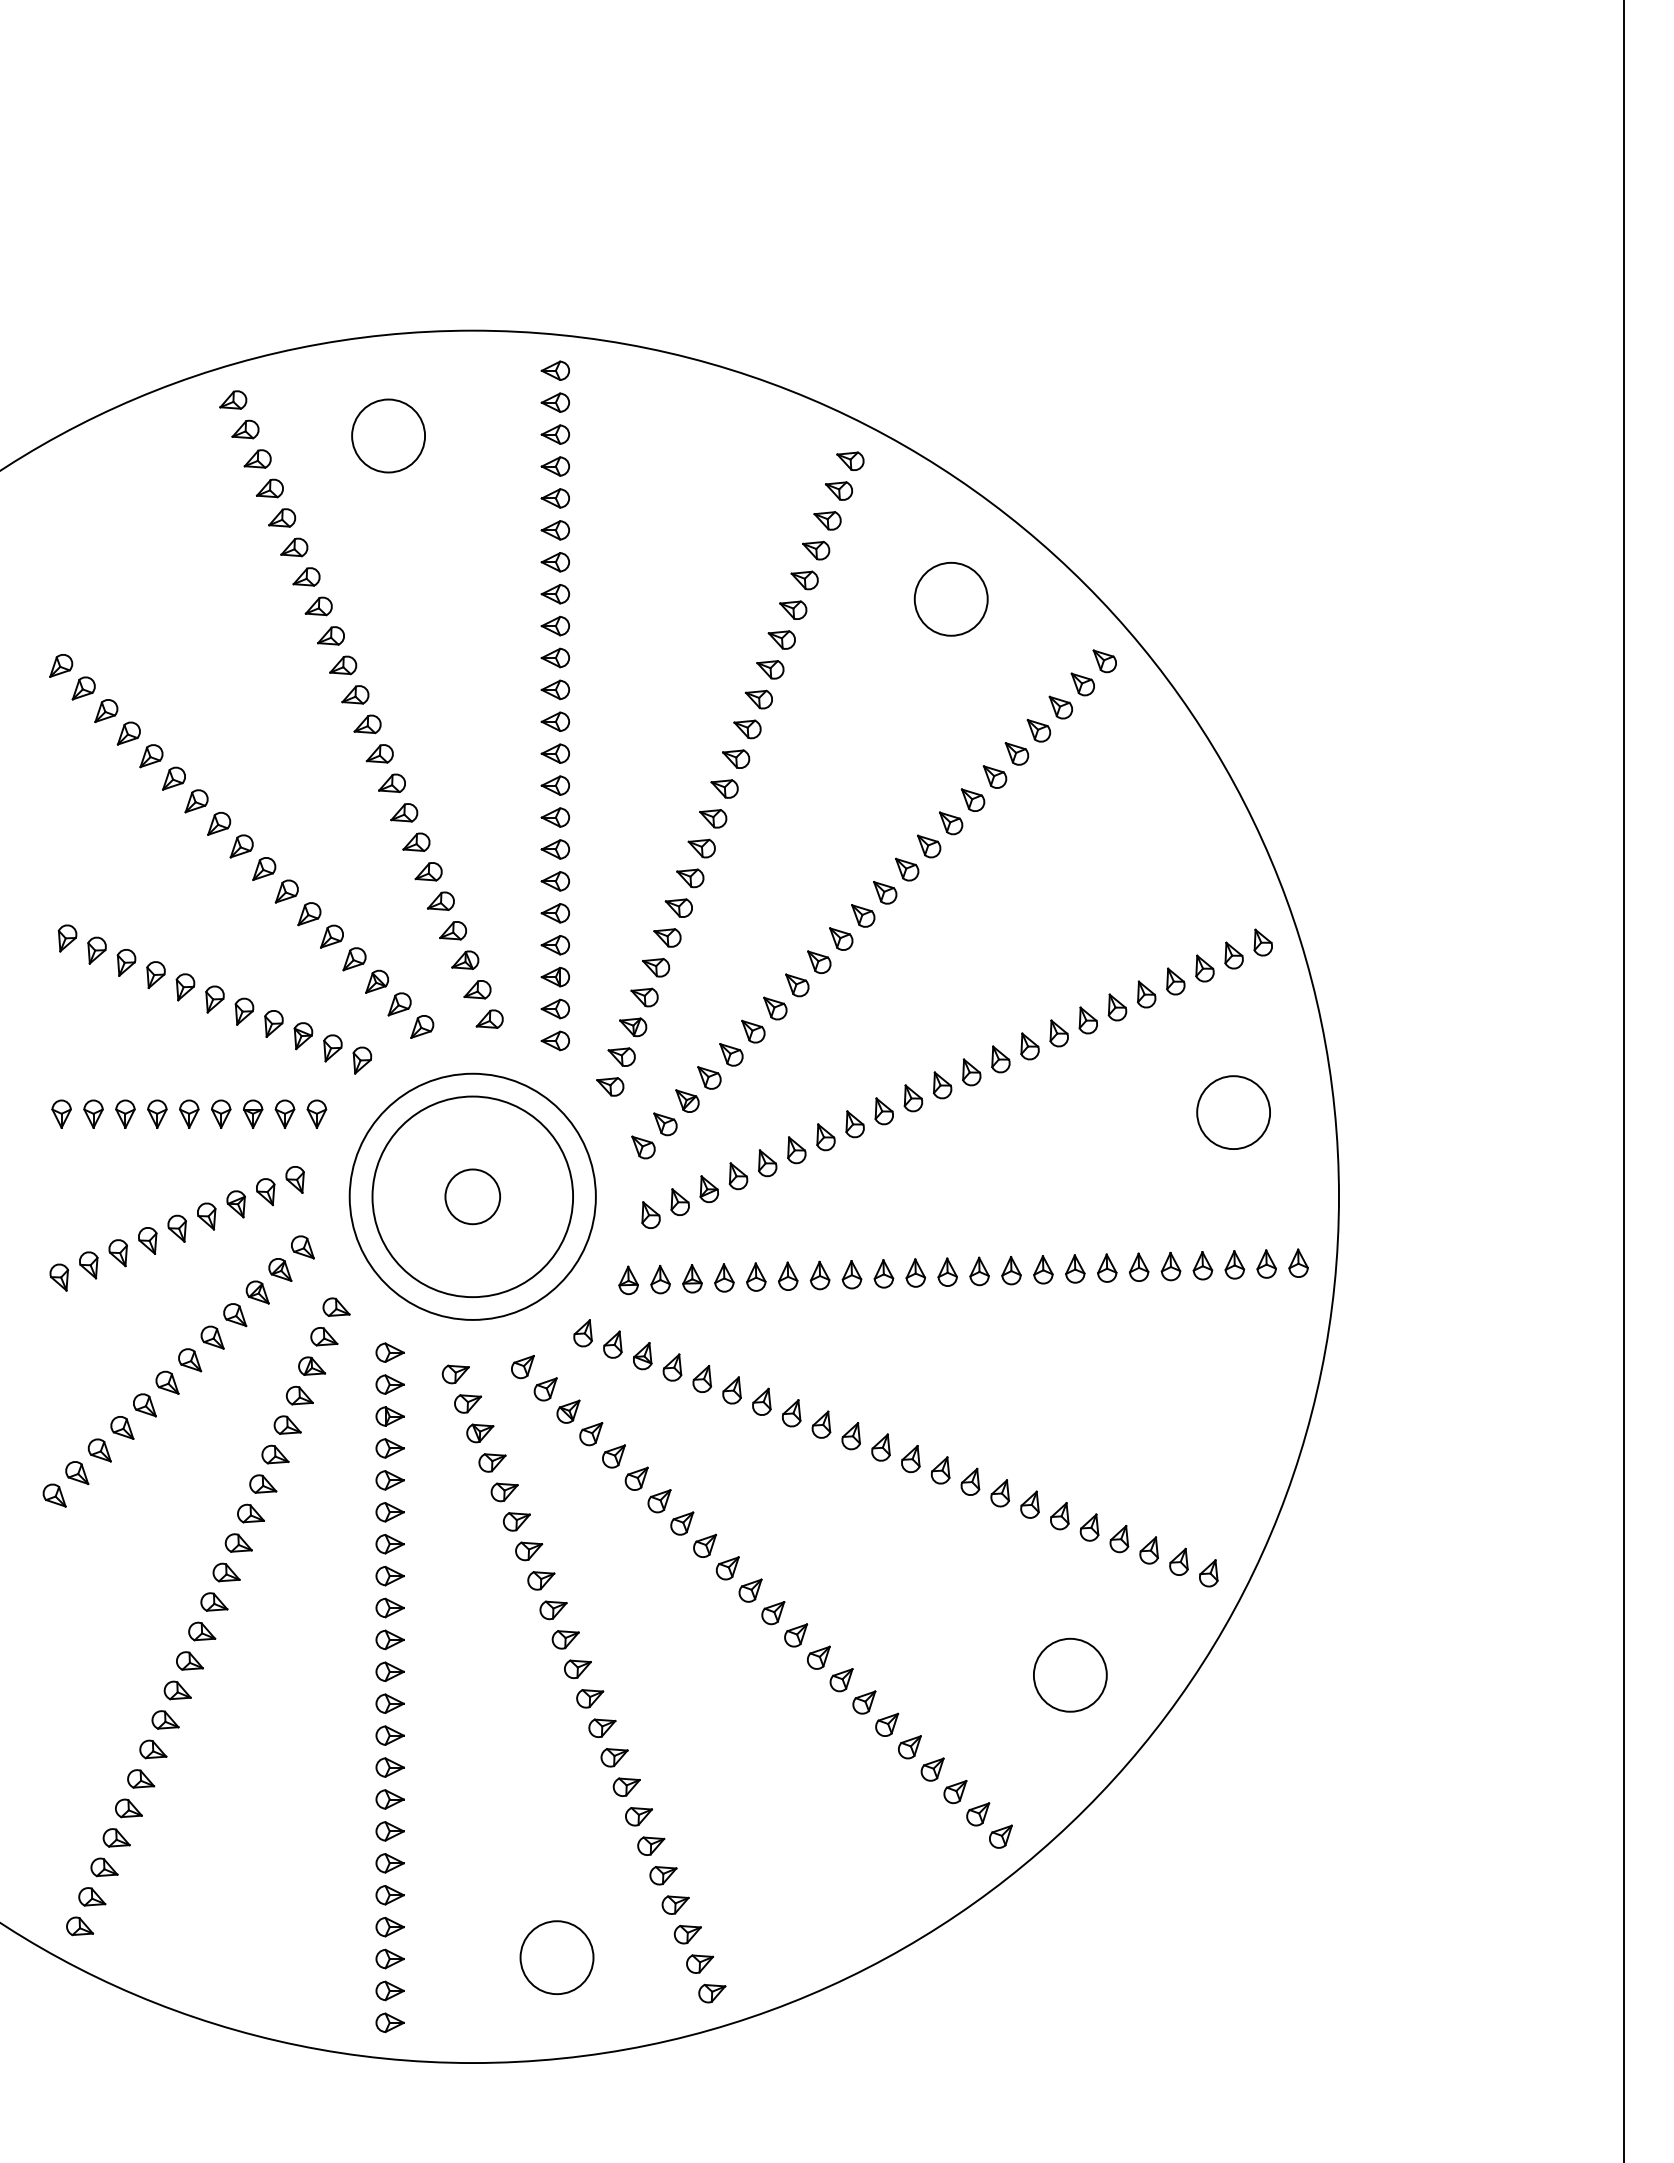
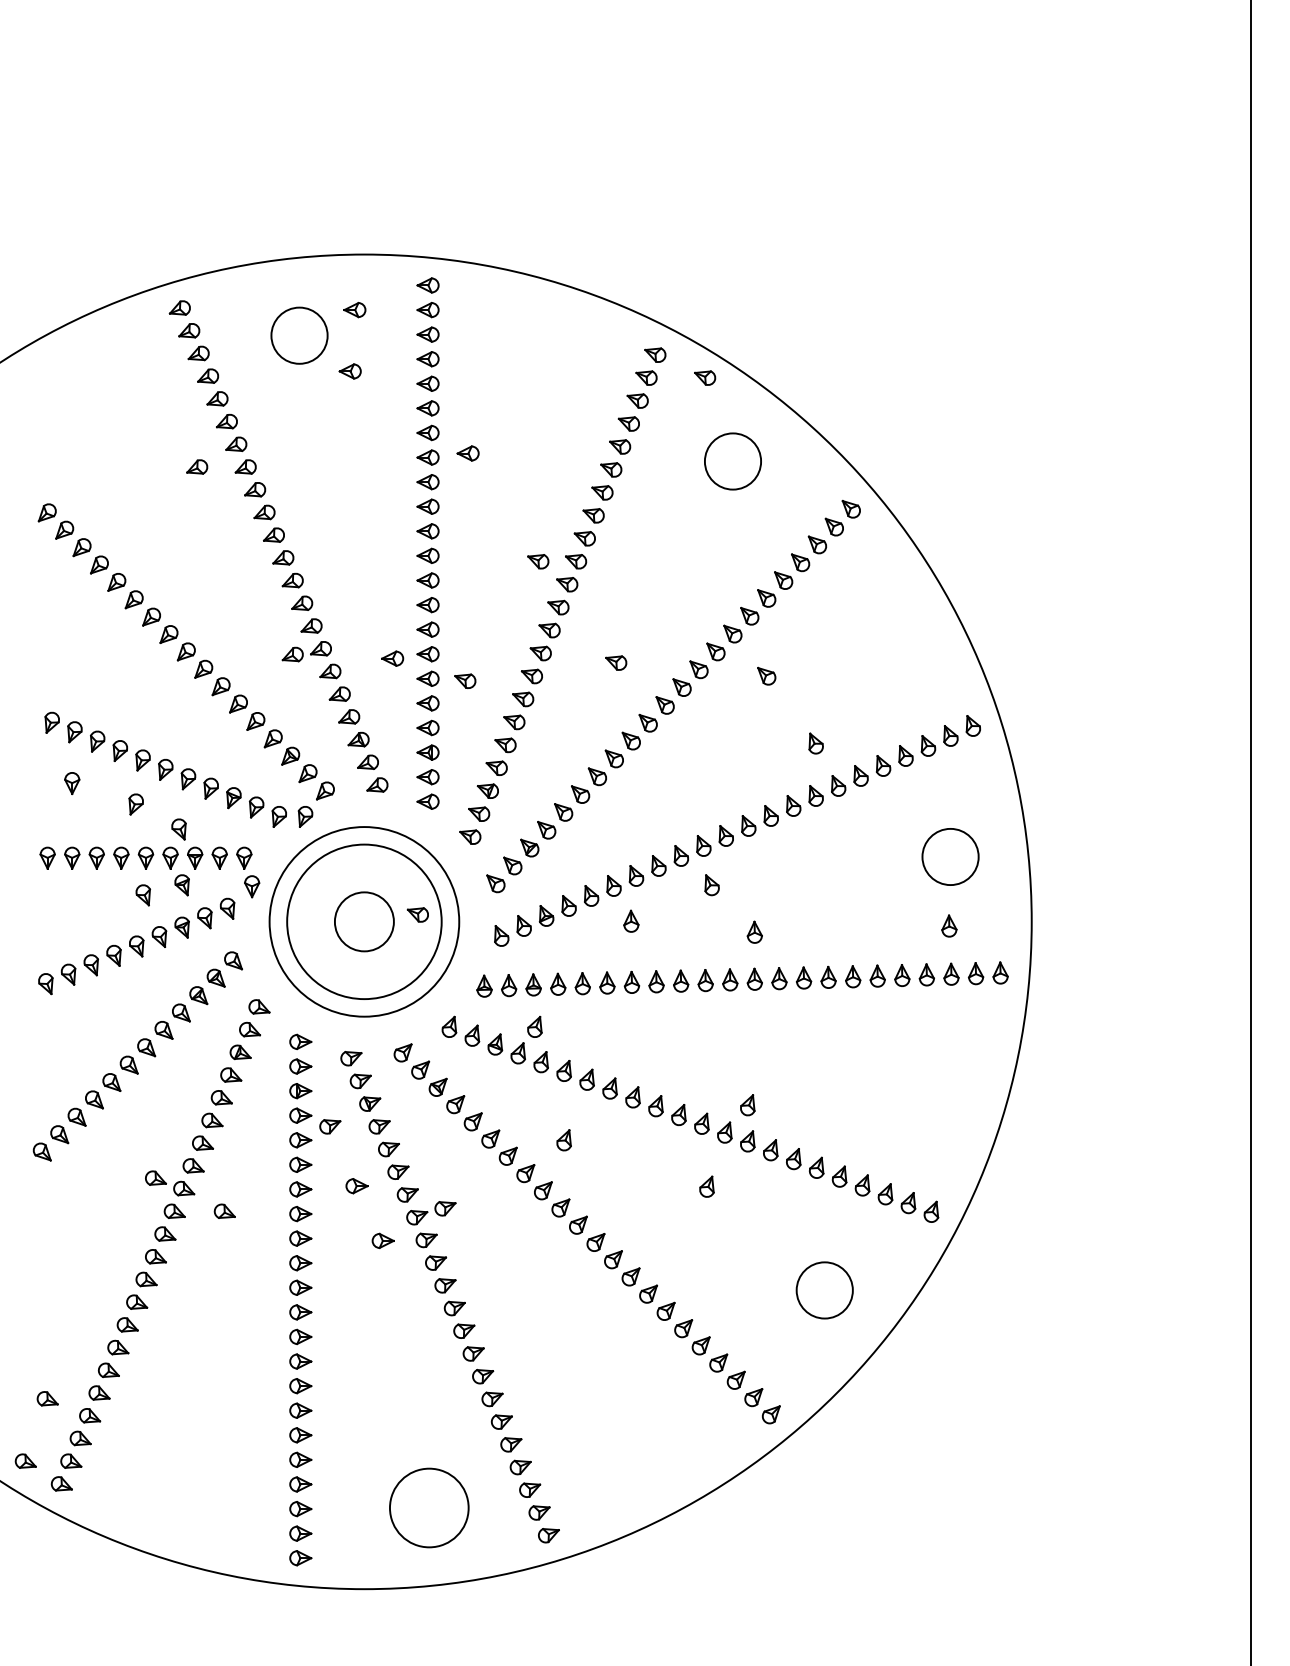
part: (459, 402) -> (354, 309), added
part: (454, 482) -> (350, 371), added
part: (914, 490) -> (704, 377), added
part: (606, 588) -> (467, 453), added
part: (255, 606) -> (197, 467), added
part: (698, 729) -> (538, 561), added
part: (379, 849) -> (292, 654), added
part: (508, 855) -> (391, 658), added
part: (799, 860) -> (616, 662), added
part: (994, 877) -> (766, 675), added
part: (603, 884) -> (465, 681), added
part: (1058, 965) -> (815, 743), added
part: (93, 1016) -> (72, 782), added
part: (176, 1044) -> (136, 804), added
part: (396, 1060) -> (305, 816), added
part: (231, 1076) -> (178, 829), added
part: (235, 1149) -> (181, 885), added
part: (923, 1149) -> (711, 885), added
part: (326, 1150) -> (251, 886), added
part: (185, 1162) -> (143, 895), added
part: (542, 1187) -> (418, 914), added
part: (819, 1195) -> (631, 920), added
circle: (472, 1196) -> (364, 921), size x1.4
part: (1232, 1201) -> (949, 925), added
part: (979, 1210) -> (754, 932), added
part: (693, 1333) -> (534, 1027), added
part: (970, 1434) -> (747, 1104), added
part: (428, 1462) -> (330, 1126), added
part: (731, 1480) -> (563, 1140), added
part: (202, 1529) -> (156, 1178), added
part: (462, 1539) -> (356, 1185), added
part: (917, 1540) -> (707, 1186), added
part: (577, 1569) -> (445, 1208), added
part: (291, 1572) -> (224, 1211), added
part: (496, 1610) -> (382, 1240), added
part: (61, 1815) -> (47, 1398), added
part: (33, 1896) -> (25, 1460), added
circle: (556, 1957) -> (428, 1507), size x1.4

